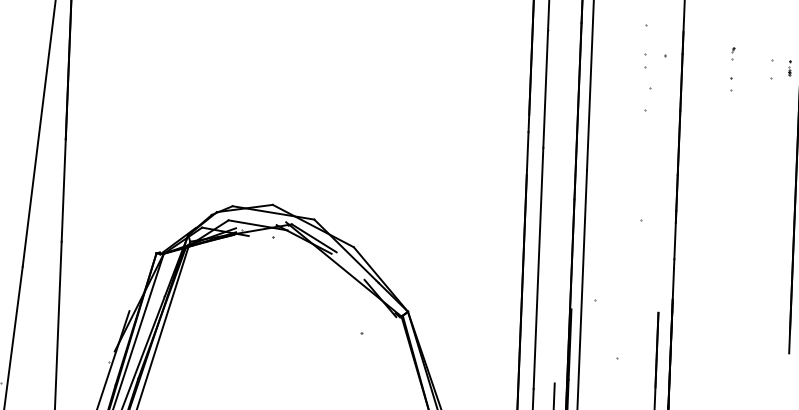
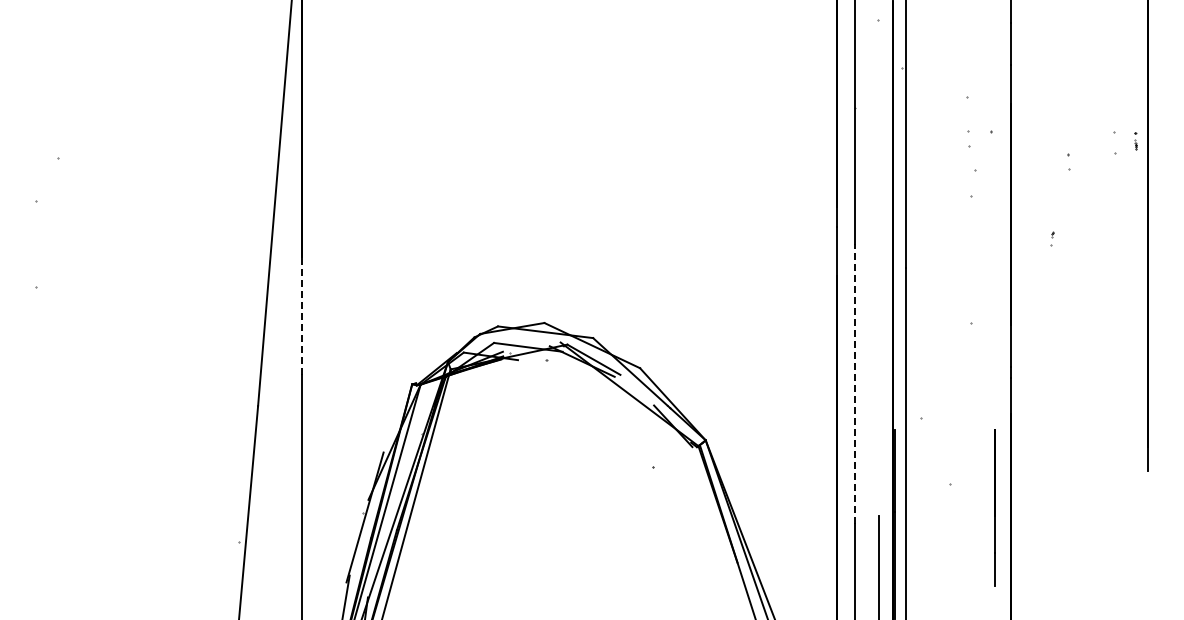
part: (732, 53) -> (1052, 238), moved
line: (63, 189) -> (301, 315), solid -> dashed
line: (538, 268) -> (854, 384), solid -> dashed

